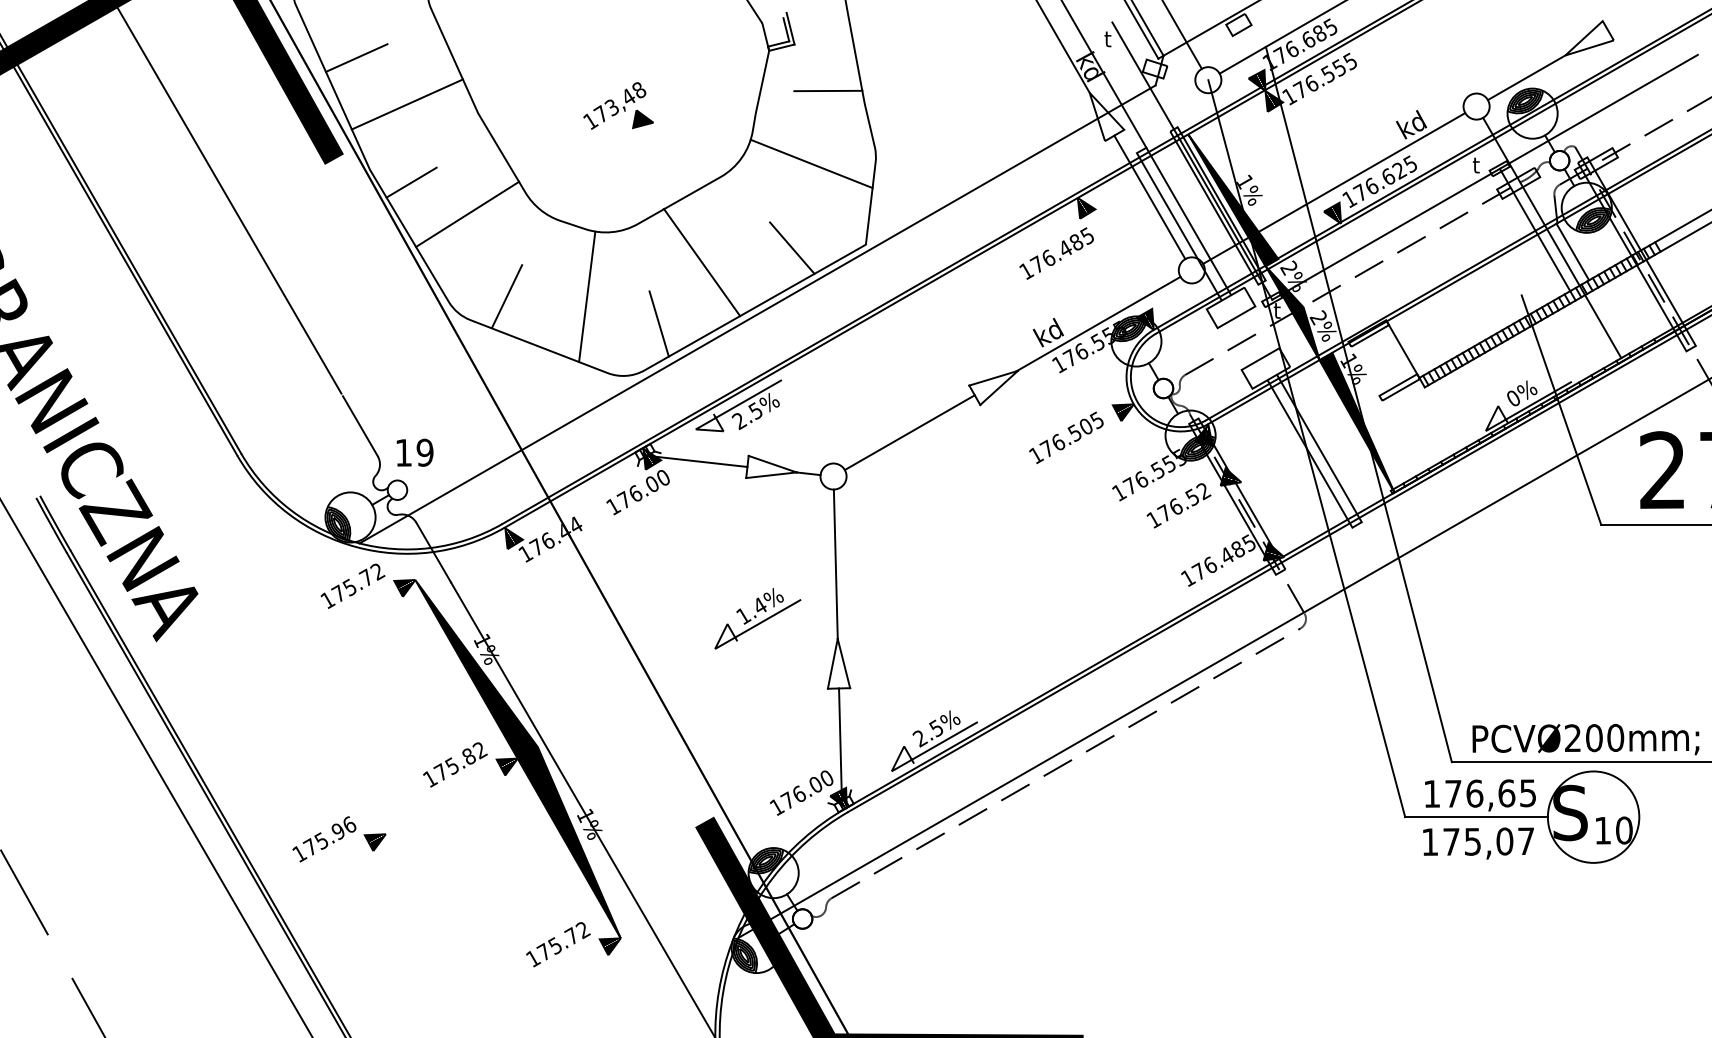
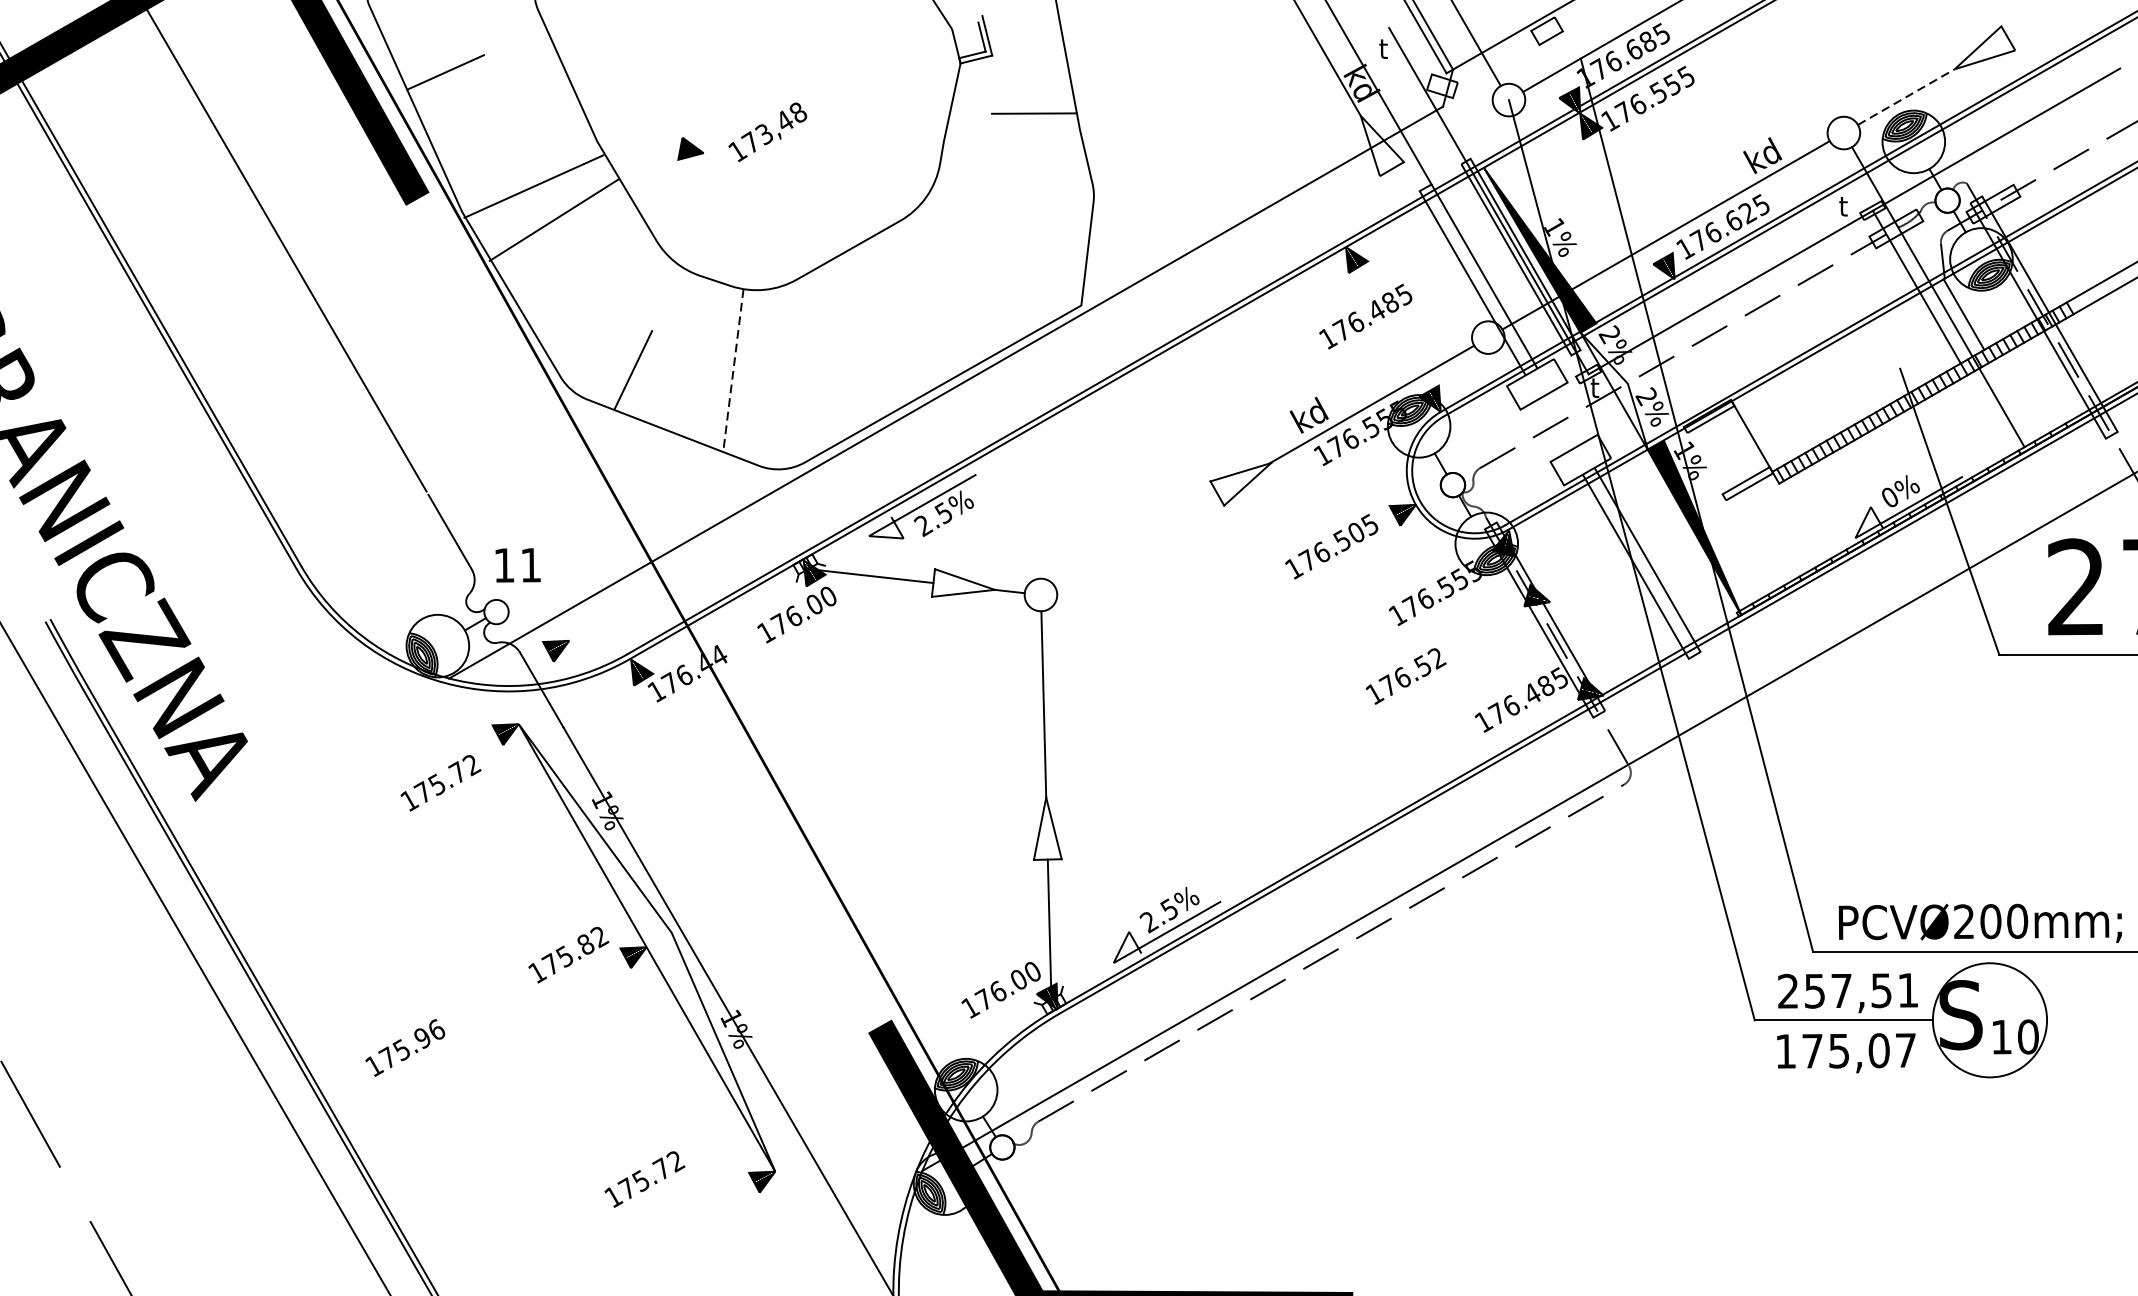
line: (1526, 77) -> (1906, 96), solid -> dashed
line: (406, 104) -> (532, 186), moved
part: (642, 119) -> (690, 149), moved
line: (811, 163) -> (1013, 204), removed
line: (411, 182) -> (513, 227), removed
line: (1149, 197) -> (1435, 246), removed
line: (467, 213) -> (553, 219), moved
line: (792, 247) -> (989, 309), removed
text: (1056, 253) -> (1365, 316), moved
line: (701, 262) -> (876, 327), removed
line: (587, 296) -> (733, 370), solid -> dashed
fill: (1292, 313) -> (1614, 391), removed
line: (658, 323) -> (822, 403), removed
line: (909, 432) -> (1135, 539), removed
text: (424, 452) -> (530, 564), 19 -> 11
text: (1178, 505) -> (1405, 676), moved
text: (352, 585) -> (440, 782), moved
part: (757, 618) -> (946, 772), removed
fill: (517, 759) -> (646, 948), removed
text: (1479, 793) -> (1847, 990), 176,65 -> 257,51
part: (374, 842) -> (555, 651), moved
text: (558, 944) -> (645, 1179), moved

